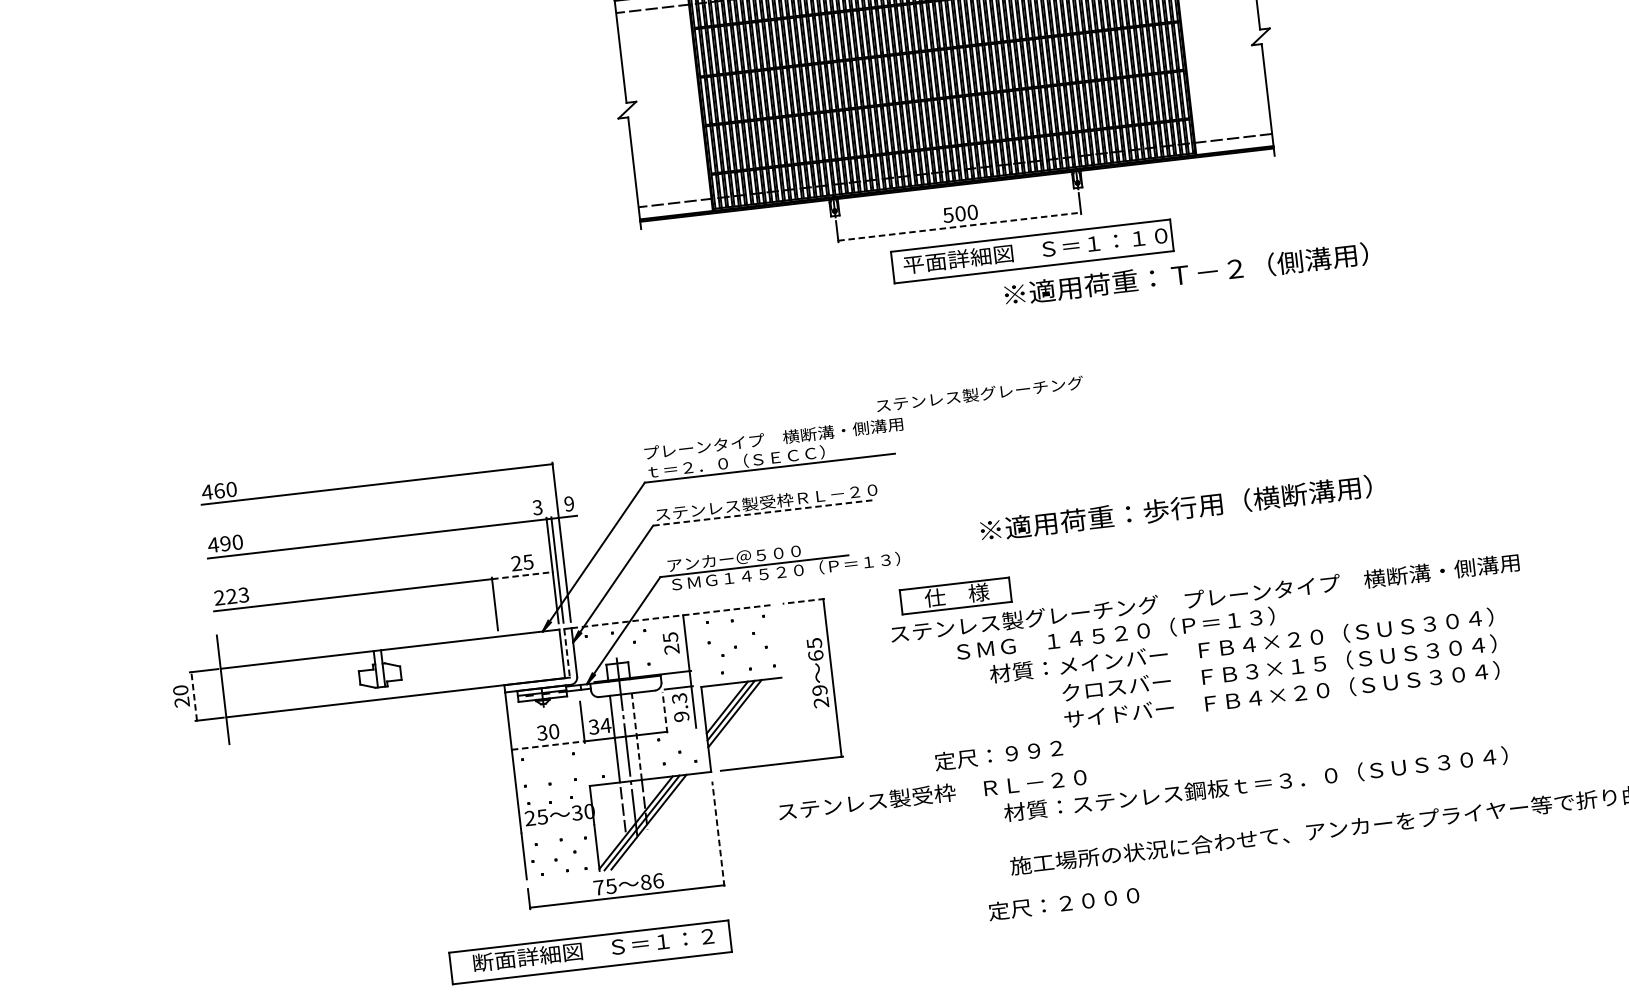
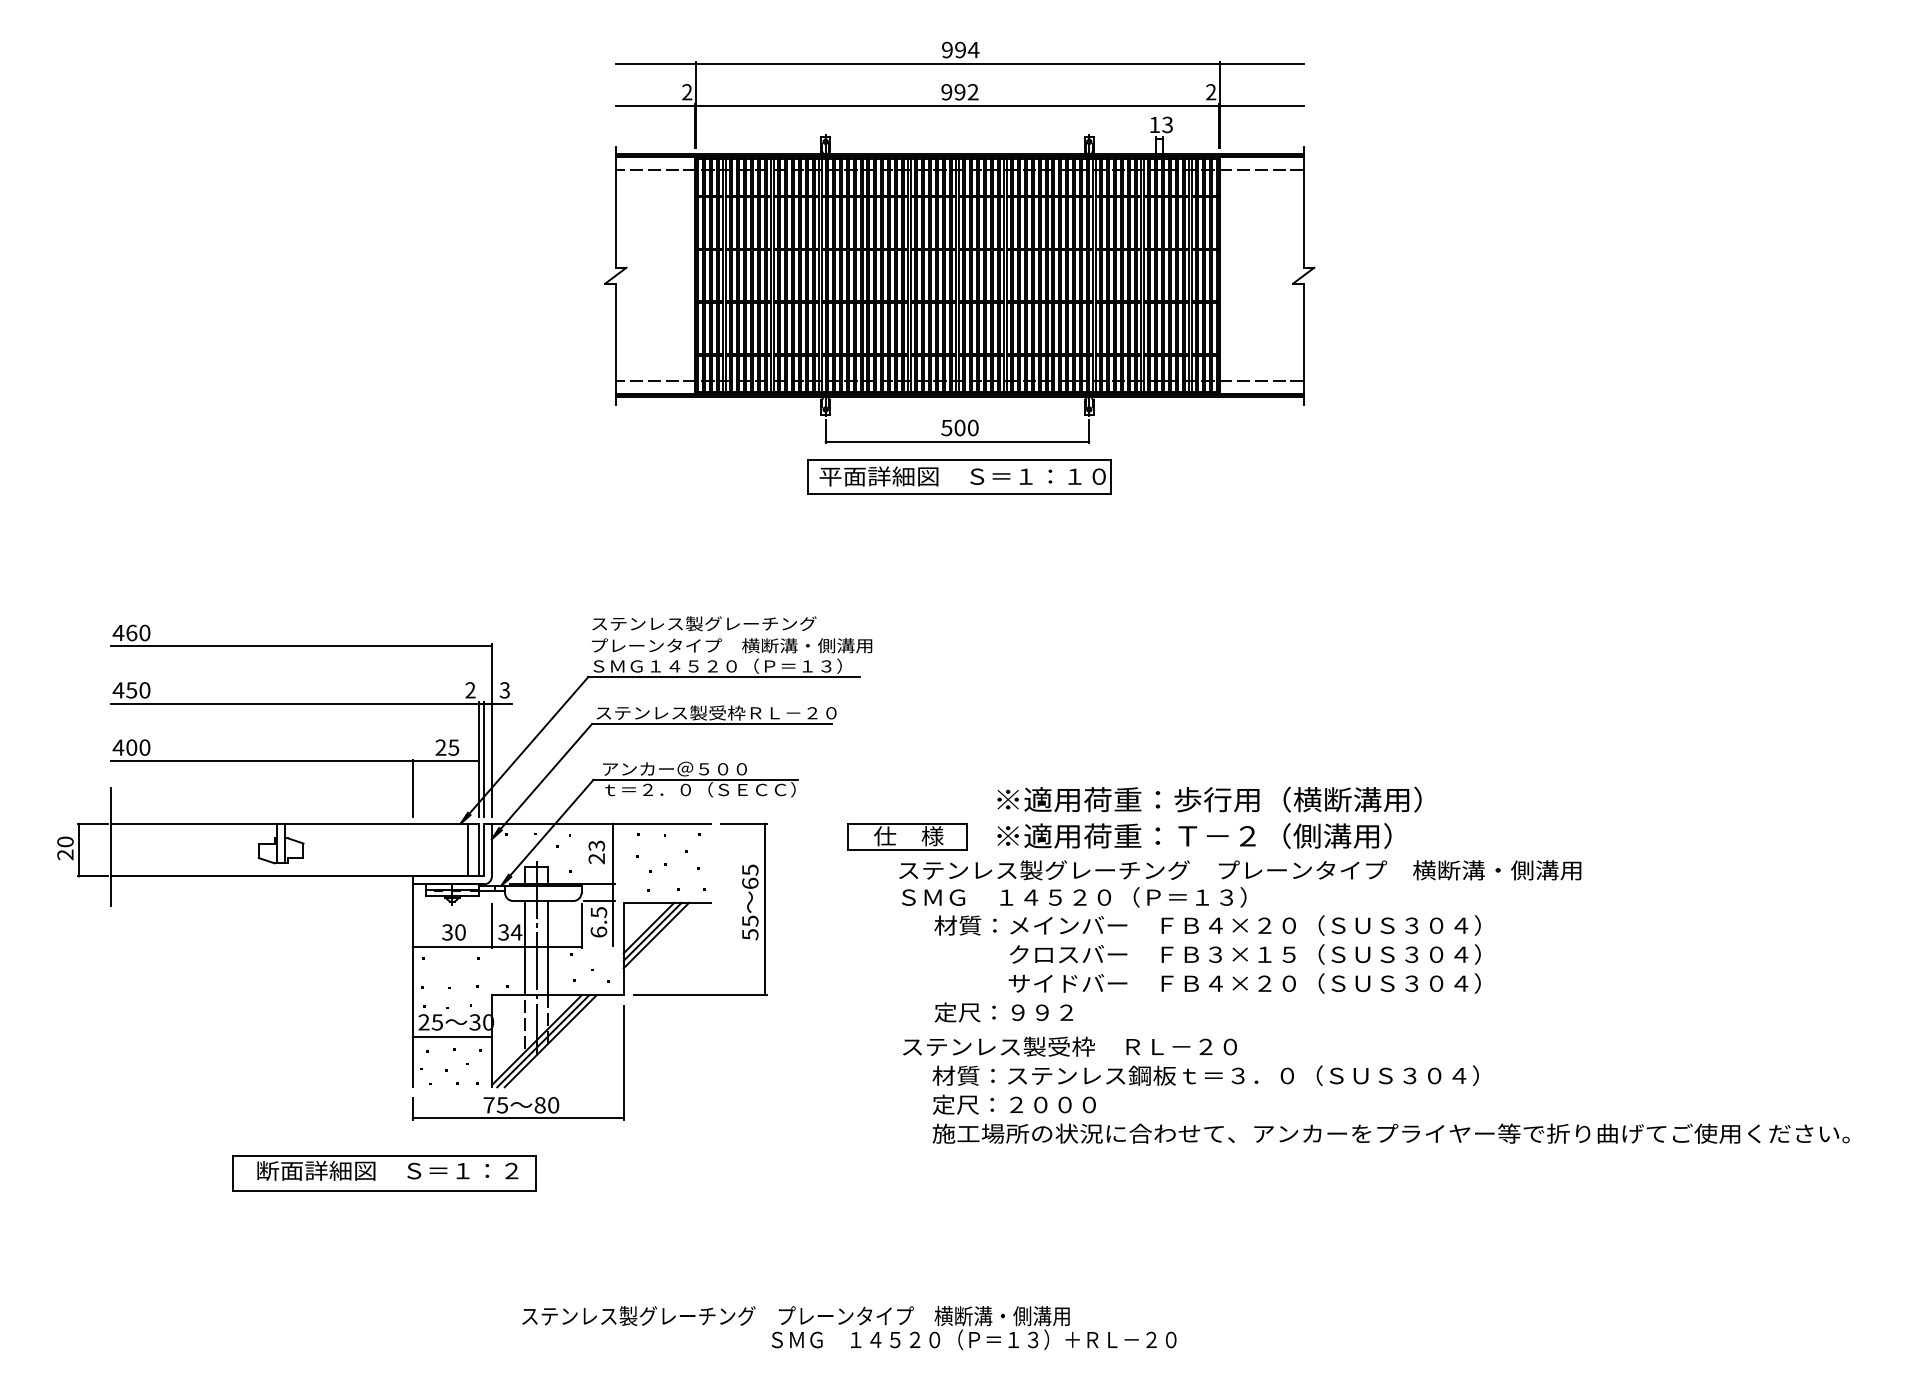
line: (959, 226) -> (957, 441), dashed -> solid
part: (1032, 250) -> (959, 476), moved
text: (1186, 274) -> (1194, 835), moved
text: (979, 394) -> (704, 623), moved
text: (762, 458) -> (717, 665), ｔ＝２．０（ＳＥＣＣ） -> ＳＭＧ１４５２０（Ｐ＝１３）
text: (568, 504) -> (504, 690), 9 -> 3
text: (537, 507) -> (470, 690), 3 -> 2
text: (1176, 508) -> (1209, 799), moved
line: (763, 513) -> (711, 724), dashed -> solid
text: (225, 543) -> (131, 690), 490 -> 450
text: (785, 571) -> (728, 789), ＳＭＧ１４５２０（Ｐ＝１３） -> ｔ＝２．０（ＳＥＣＣ）
line: (522, 575) -> (445, 761), dashed -> solid
text: (231, 596) -> (131, 747), 223 -> 400
text: (1205, 598) -> (1240, 870), moved
line: (804, 601) -> (744, 823), dashed -> solid
line: (672, 616) -> (601, 823), dashed -> solid
text: (670, 637) -> (596, 845), 25 -> 23
line: (567, 653) -> (484, 850), dashed -> solid
line: (552, 654) -> (468, 849), added
line: (194, 695) -> (79, 849), dashed -> solid
text: (820, 696) -> (750, 927), 29 -> 55
text: (680, 707) -> (598, 922), 9.3 -> 6.5
line: (664, 712) -> (581, 925), dashed -> solid
line: (636, 736) -> (548, 947), dashed -> solid
line: (548, 745) -> (452, 946), dashed -> solid
text: (998, 754) -> (1003, 1012), moved
text: (932, 794) -> (1069, 1046), moved
line: (557, 829) -> (451, 1037), added
line: (718, 834) -> (623, 1062), dashed -> solid
text: (658, 881) -> (553, 1105), 86 -> 80
text: (1063, 903) -> (1013, 1104), moved
part: (590, 952) -> (384, 1173), moved

